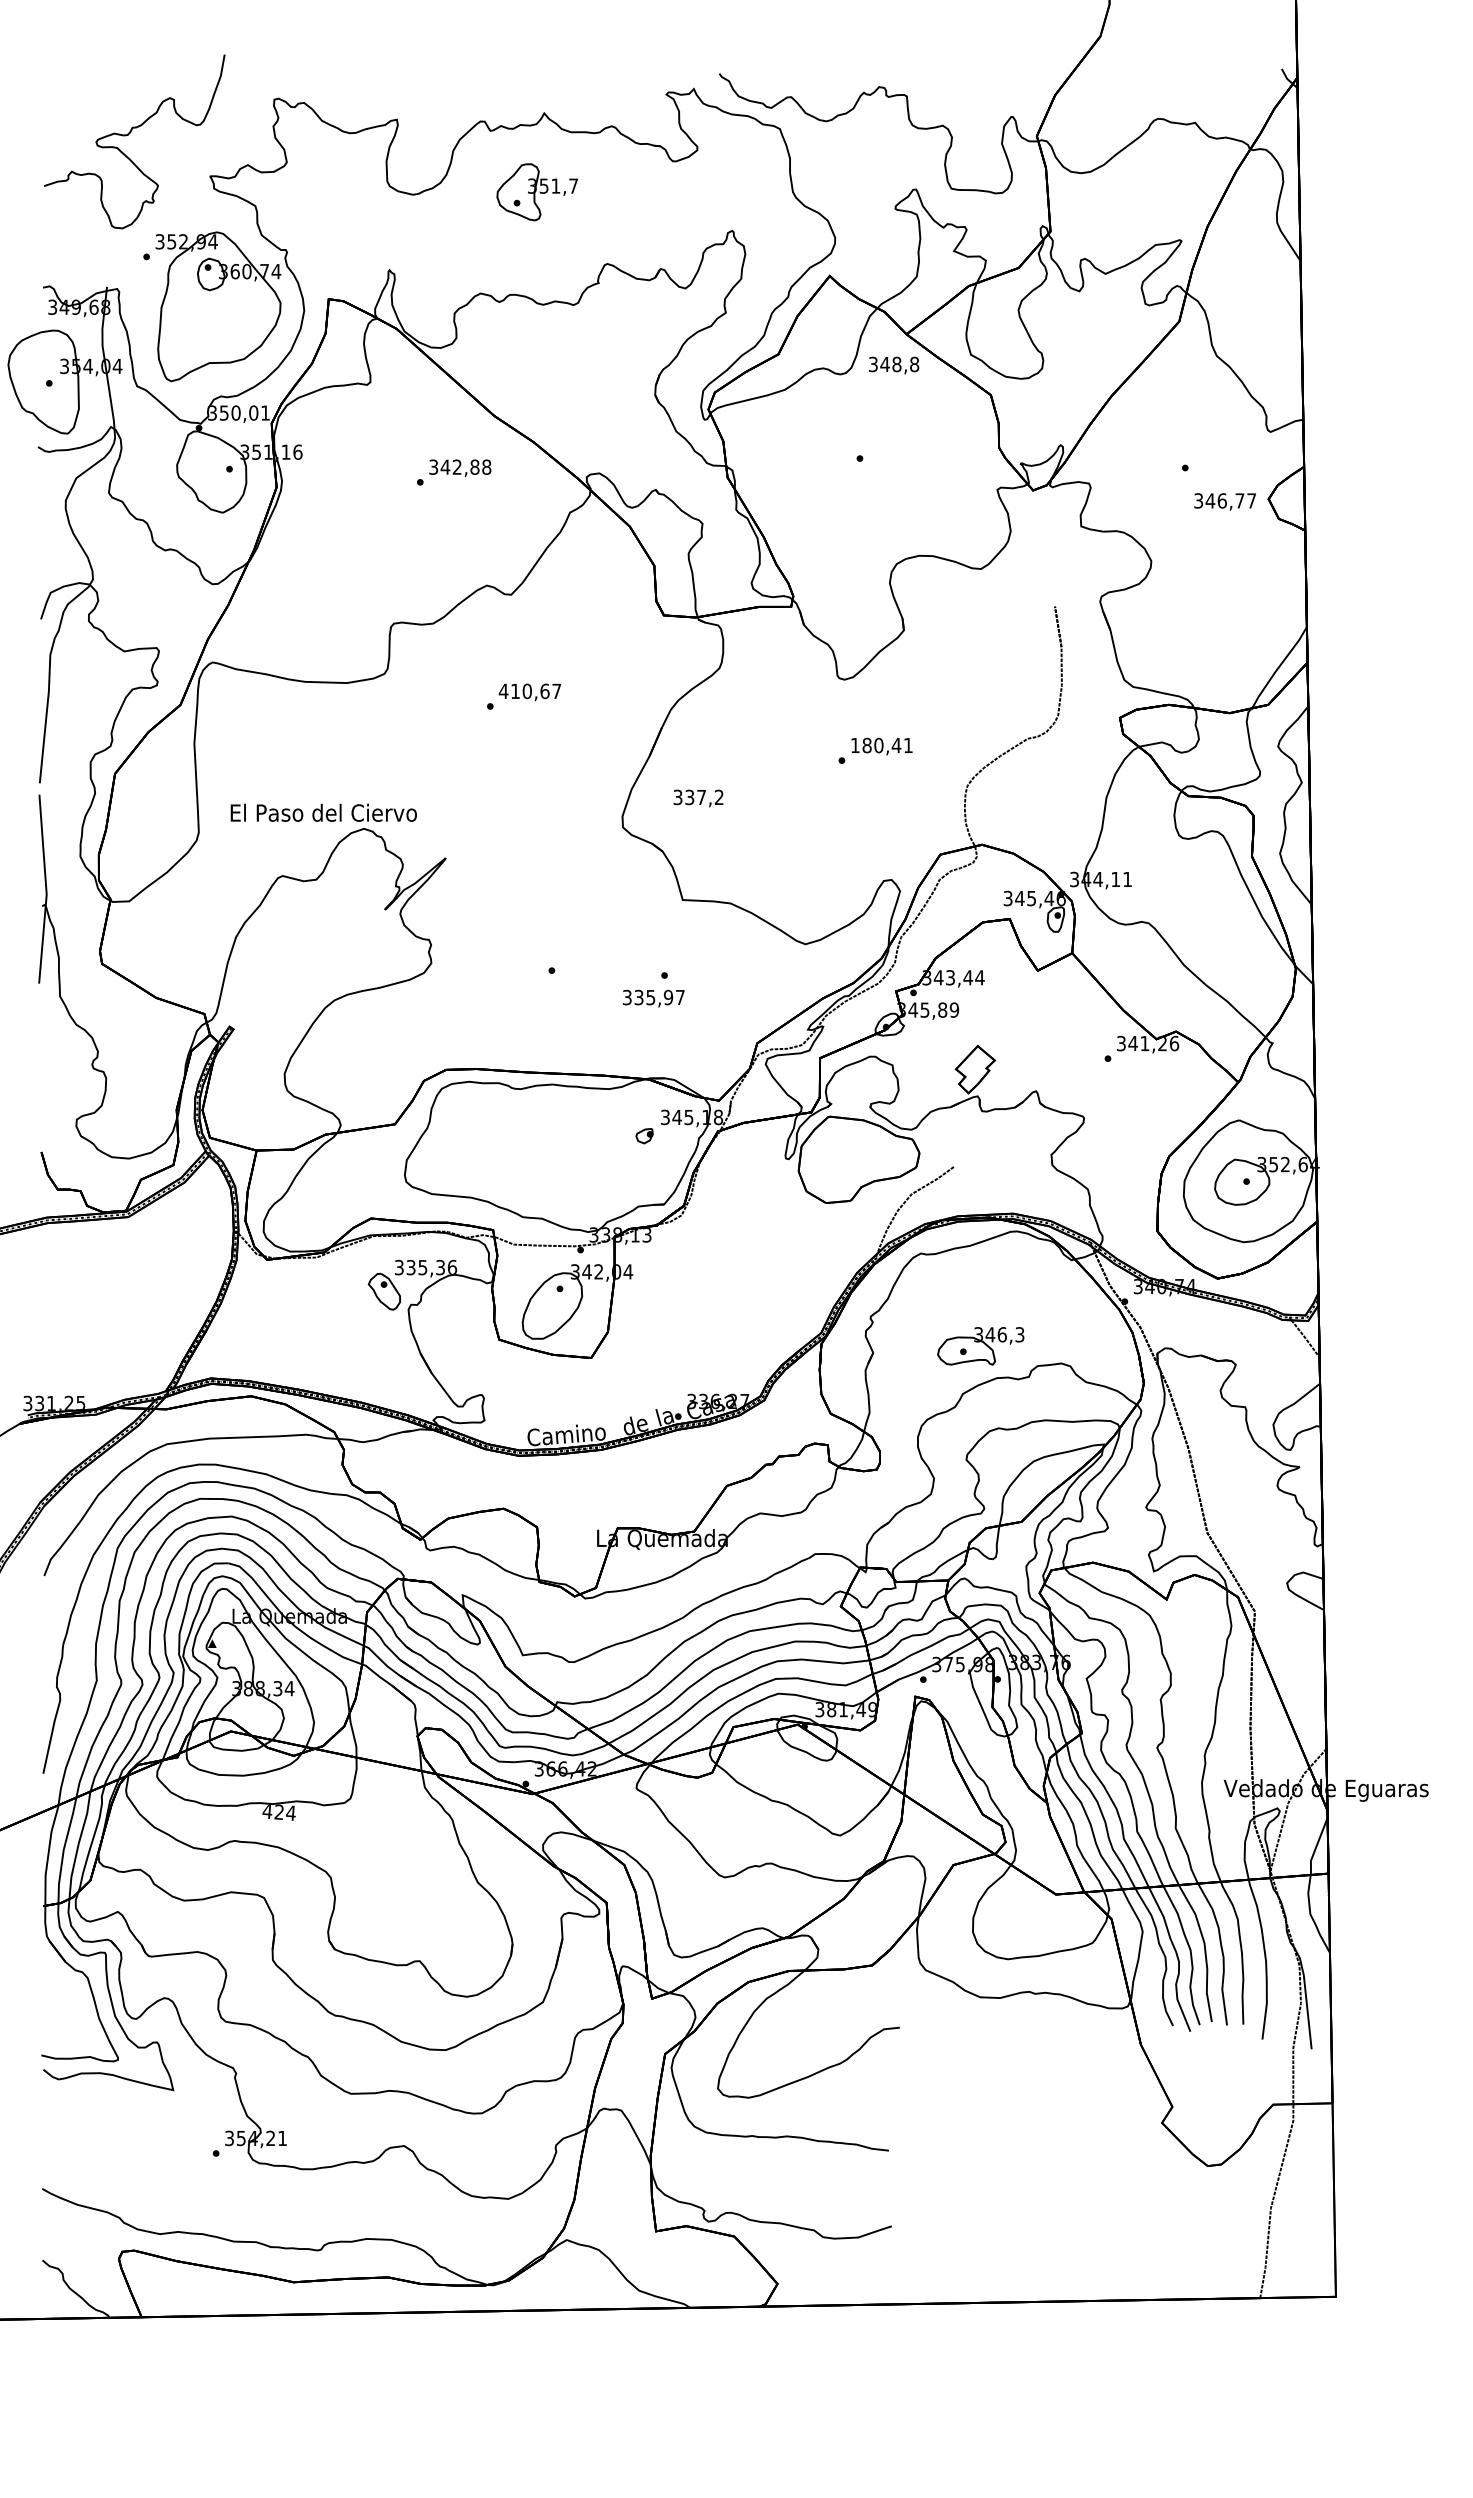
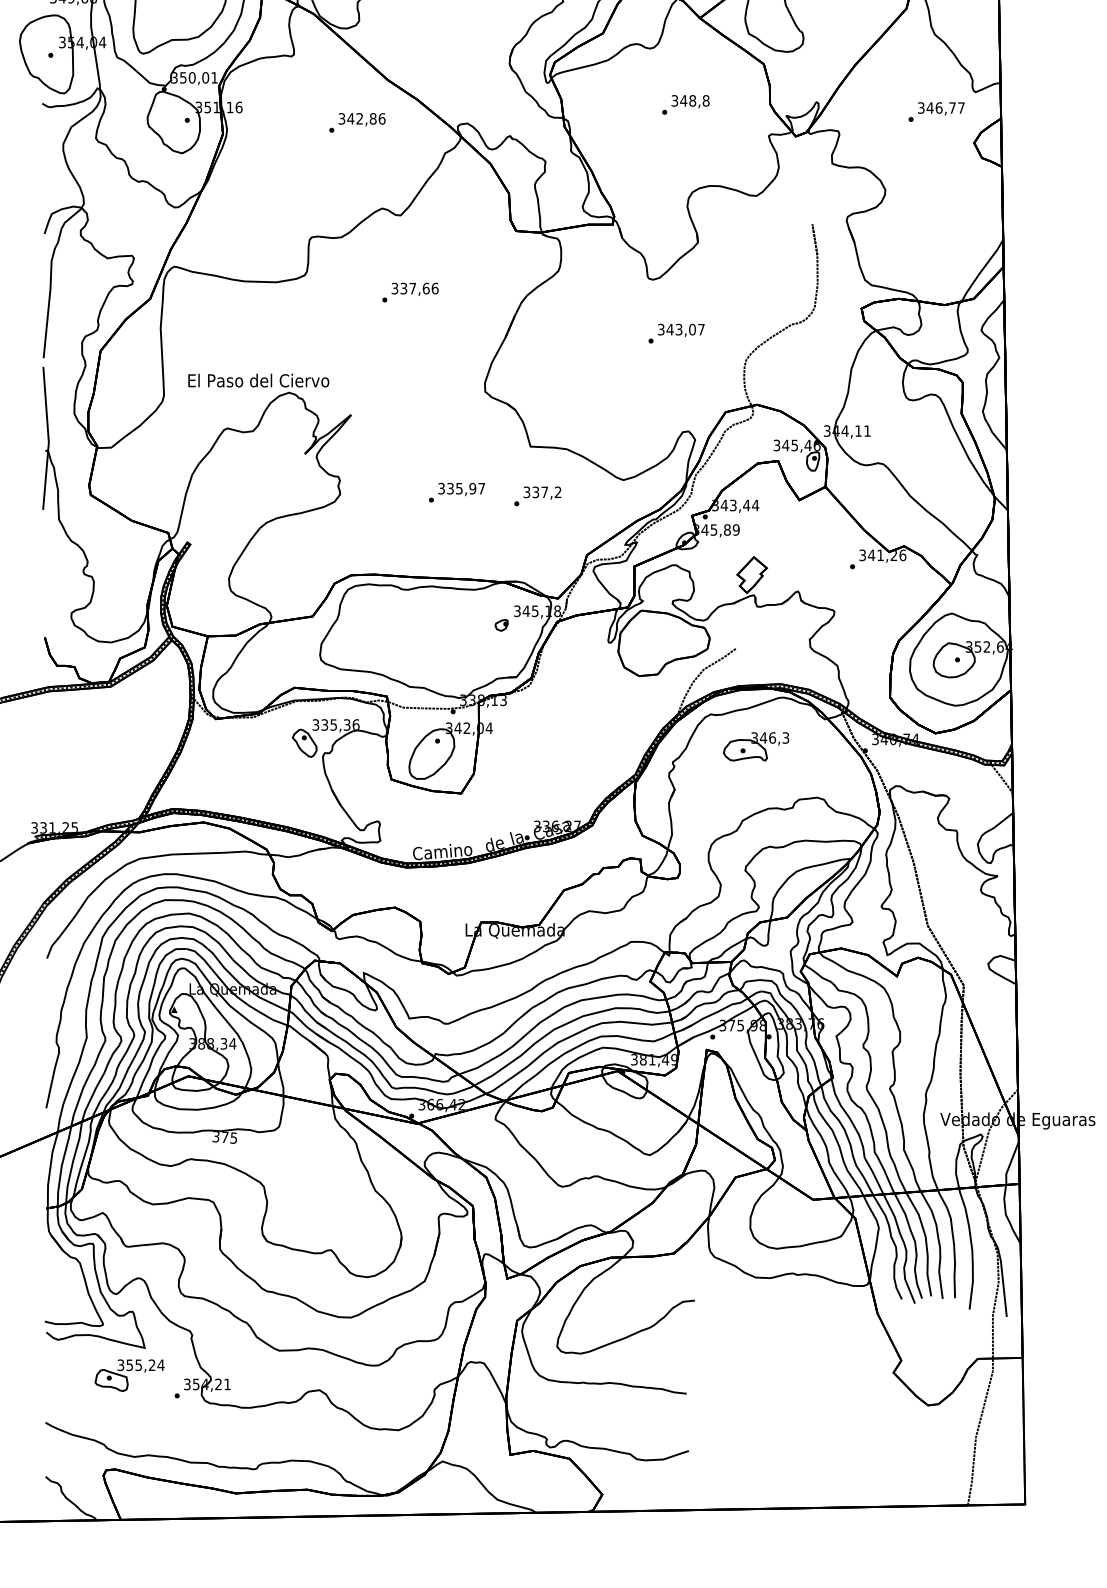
text: (894, 365) -> (690, 101), moved
text: (486, 466) -> (381, 118), 342,88 -> 342,86
text: (1224, 501) -> (940, 108), moved
text: (529, 691) -> (414, 288), 410,67 -> 337,66
text: (881, 745) -> (681, 329), 180,41 -> 343,07
text: (698, 798) -> (542, 493), moved
text: (653, 998) -> (461, 489), moved
part: (980, 1346) -> (756, 746), moved
text: (278, 1812) -> (224, 1137), 424 -> 375
part: (153, 2126) -> (129, 1375), added

